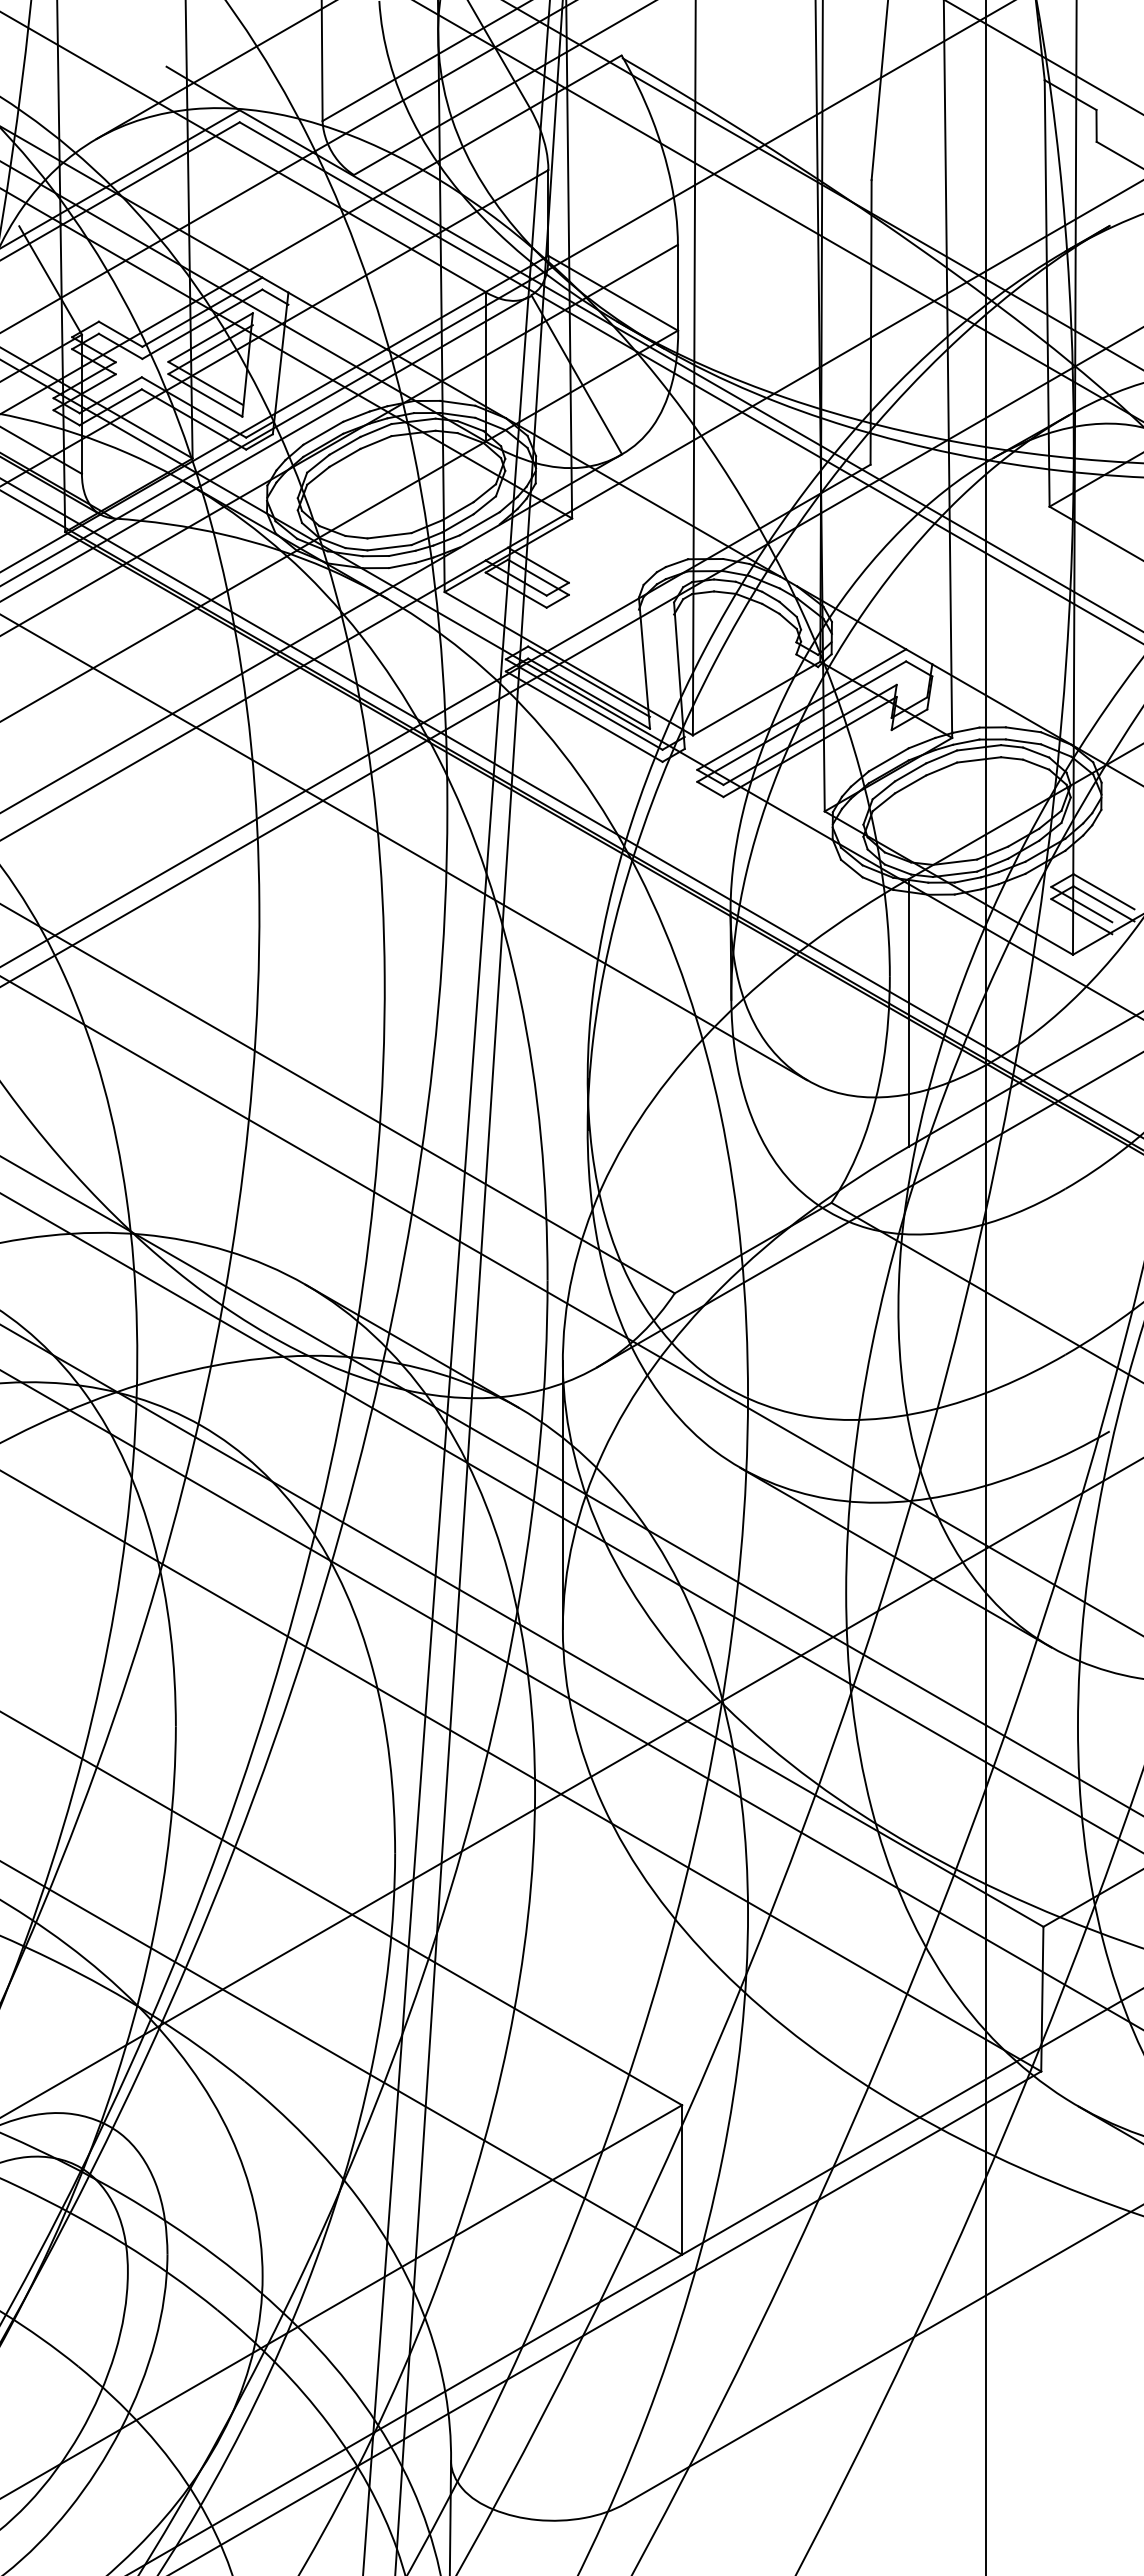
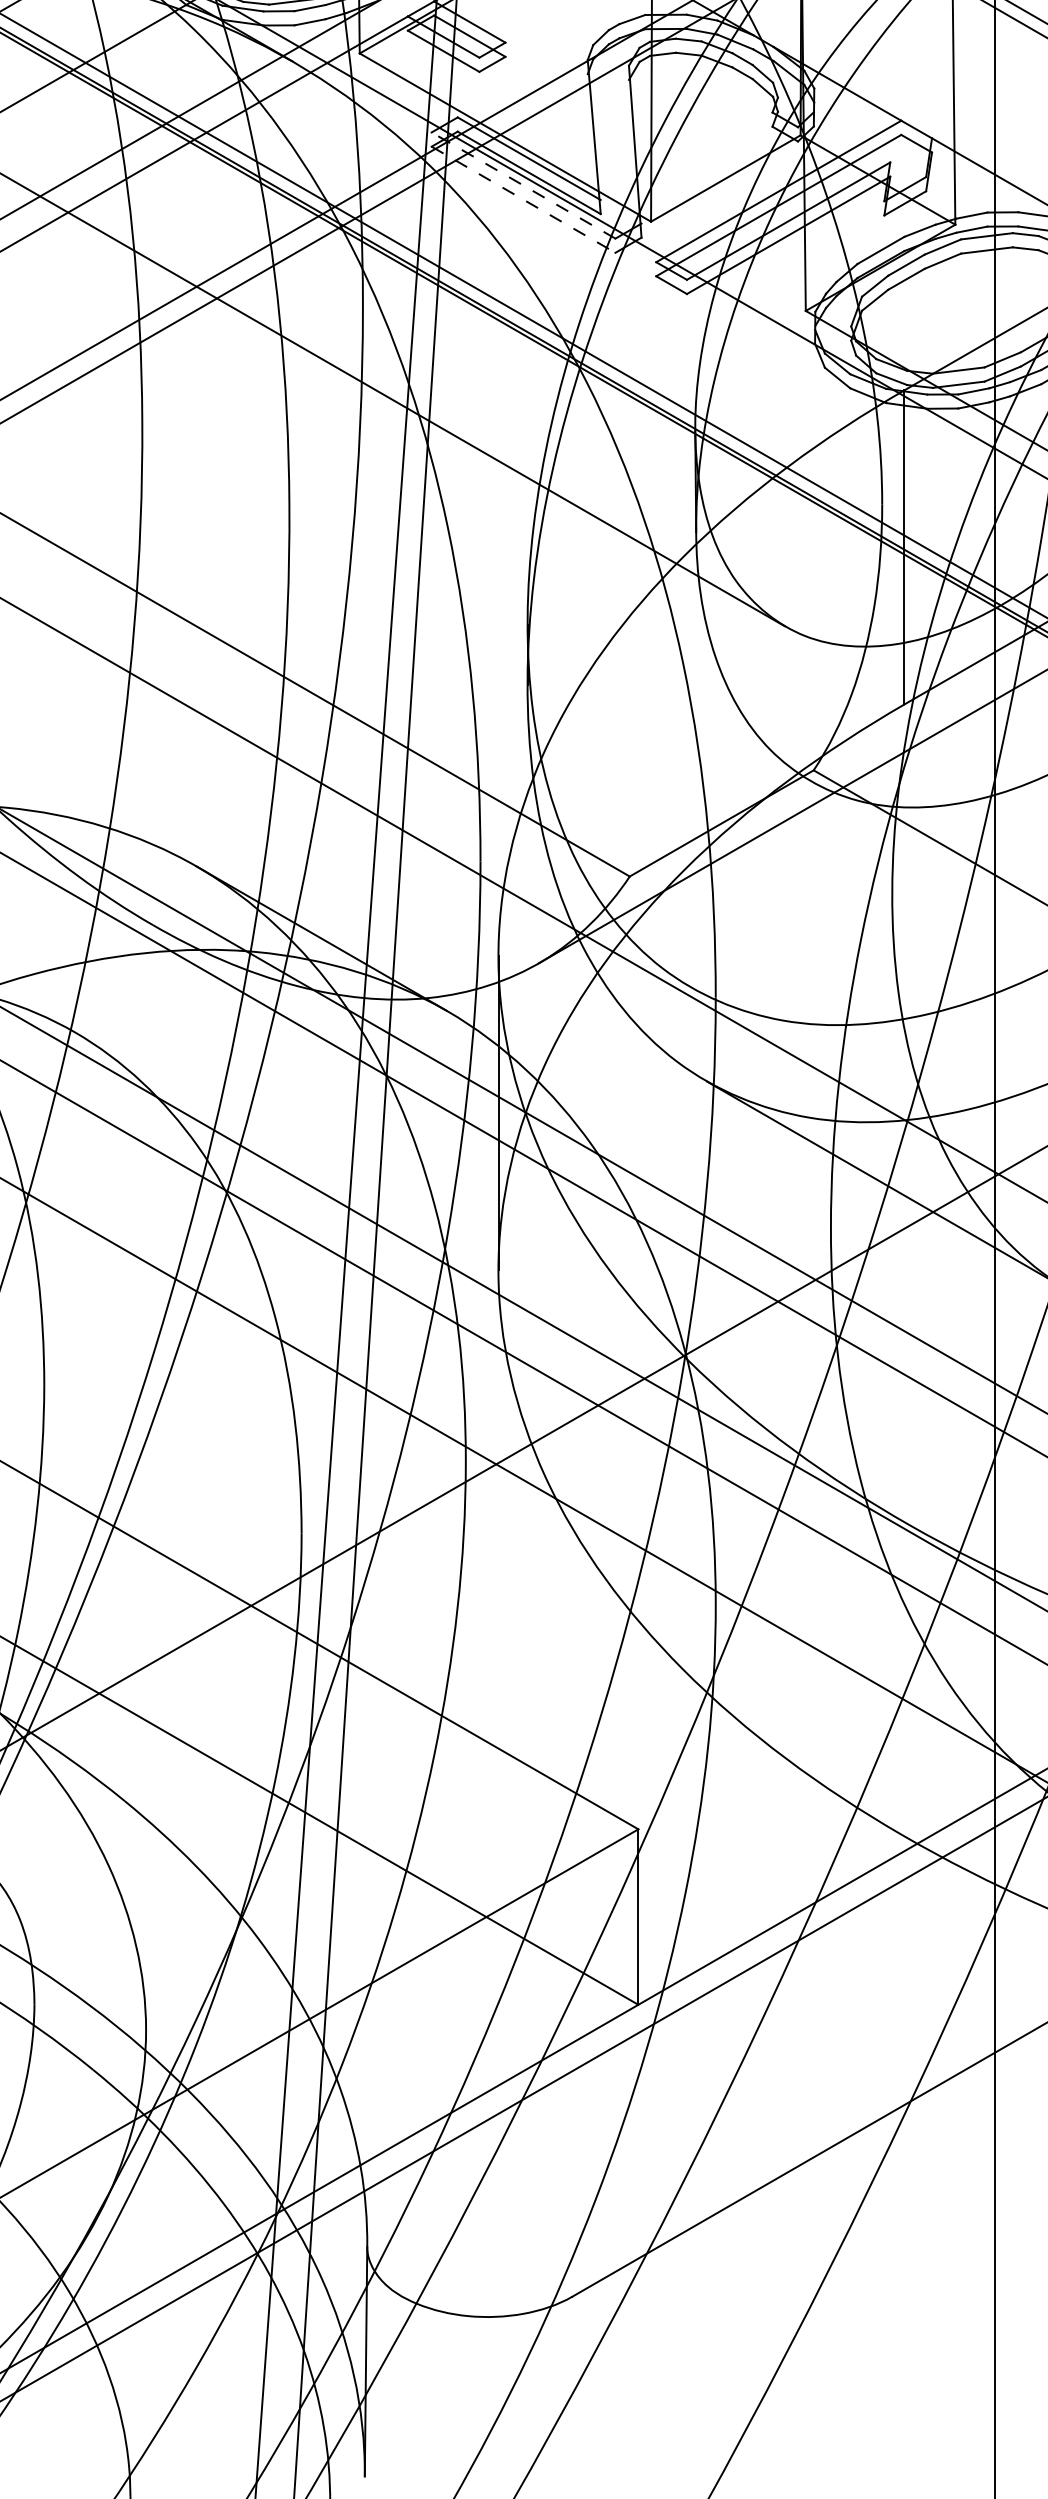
line: (583, 704) -> (522, 185), solid -> dashed
line: (584, 716) -> (523, 199), solid -> dashed

